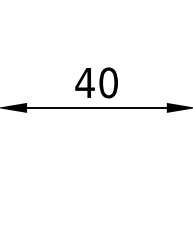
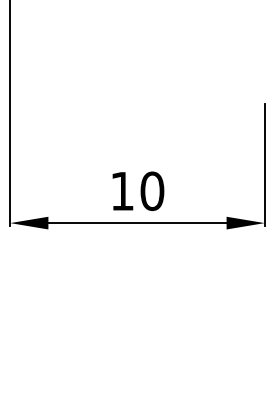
text: (84, 83) -> (121, 191), 40 -> 10

